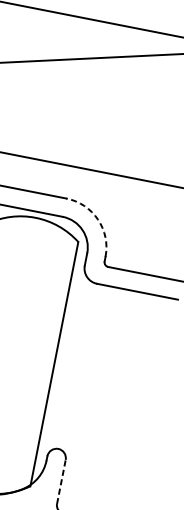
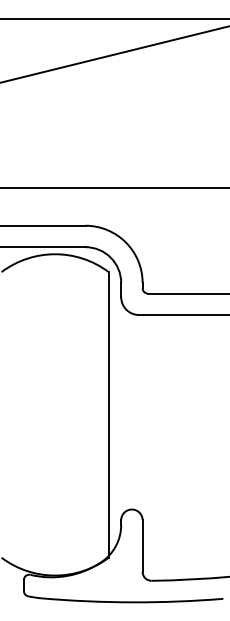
arc: (97, 219) -> (125, 242), dashed -> solid
line: (61, 482) -> (142, 546), dashed -> solid

